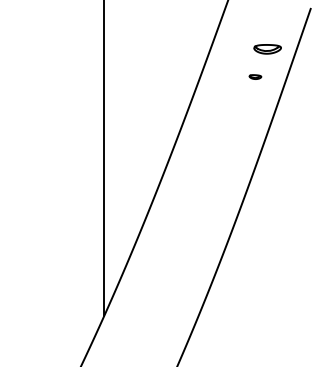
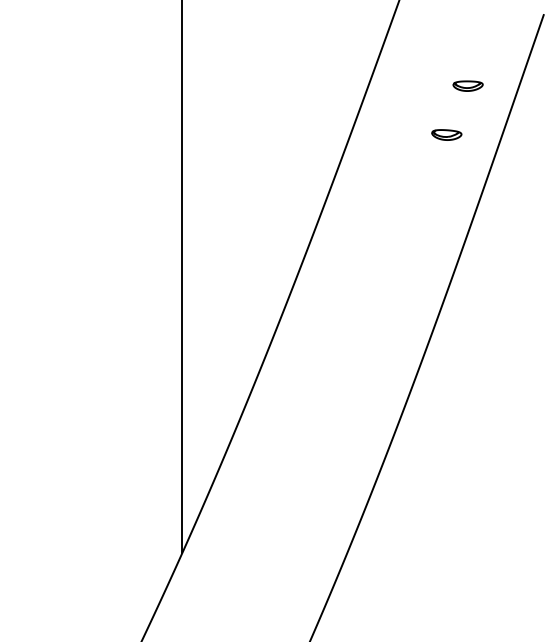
part: (267, 48) -> (467, 84), size x0.62
part: (255, 76) -> (446, 133), size x1.43

